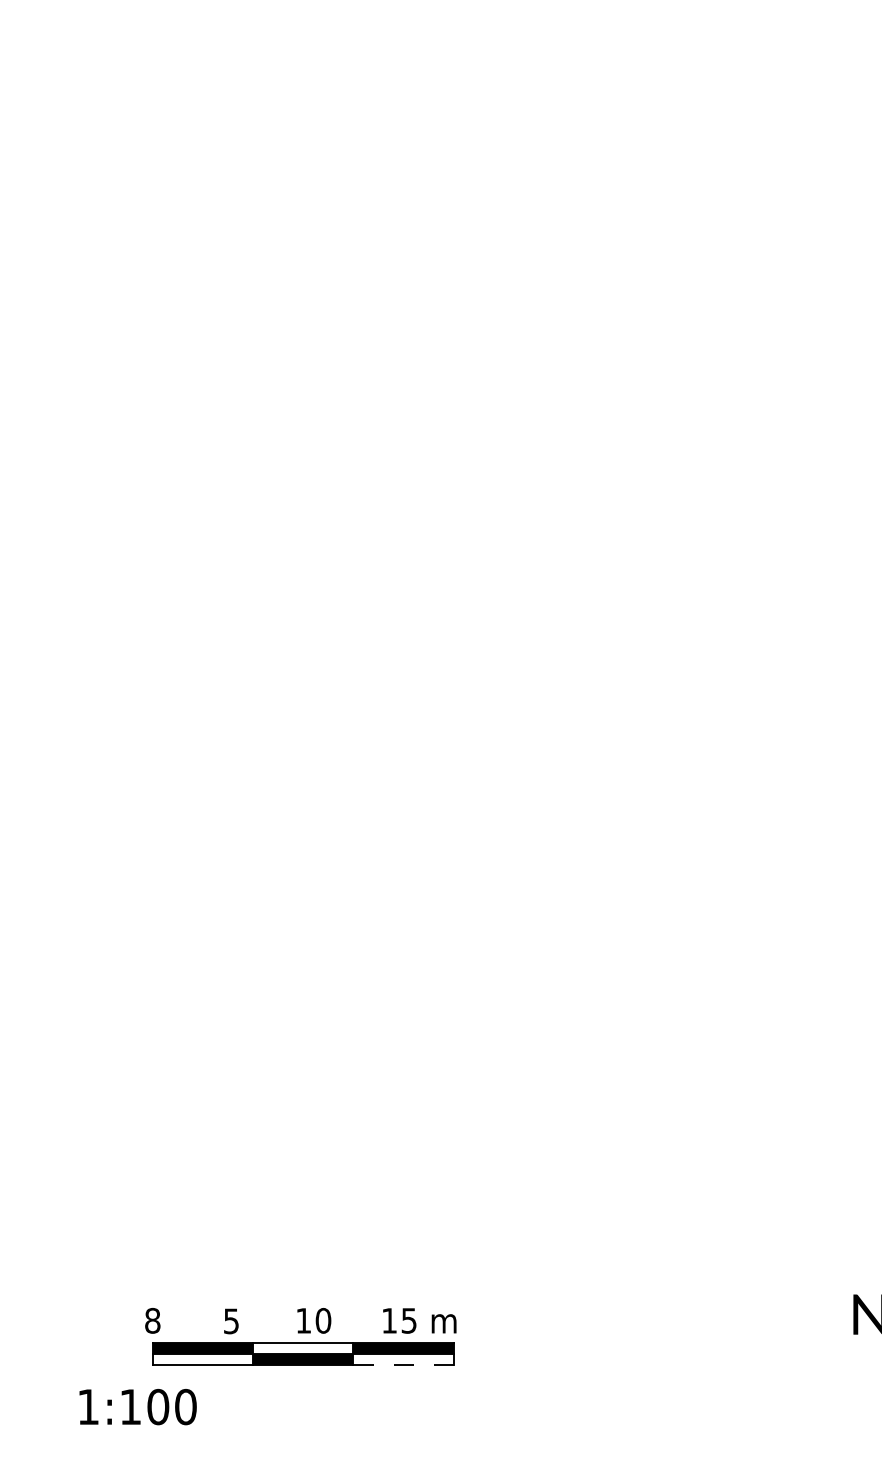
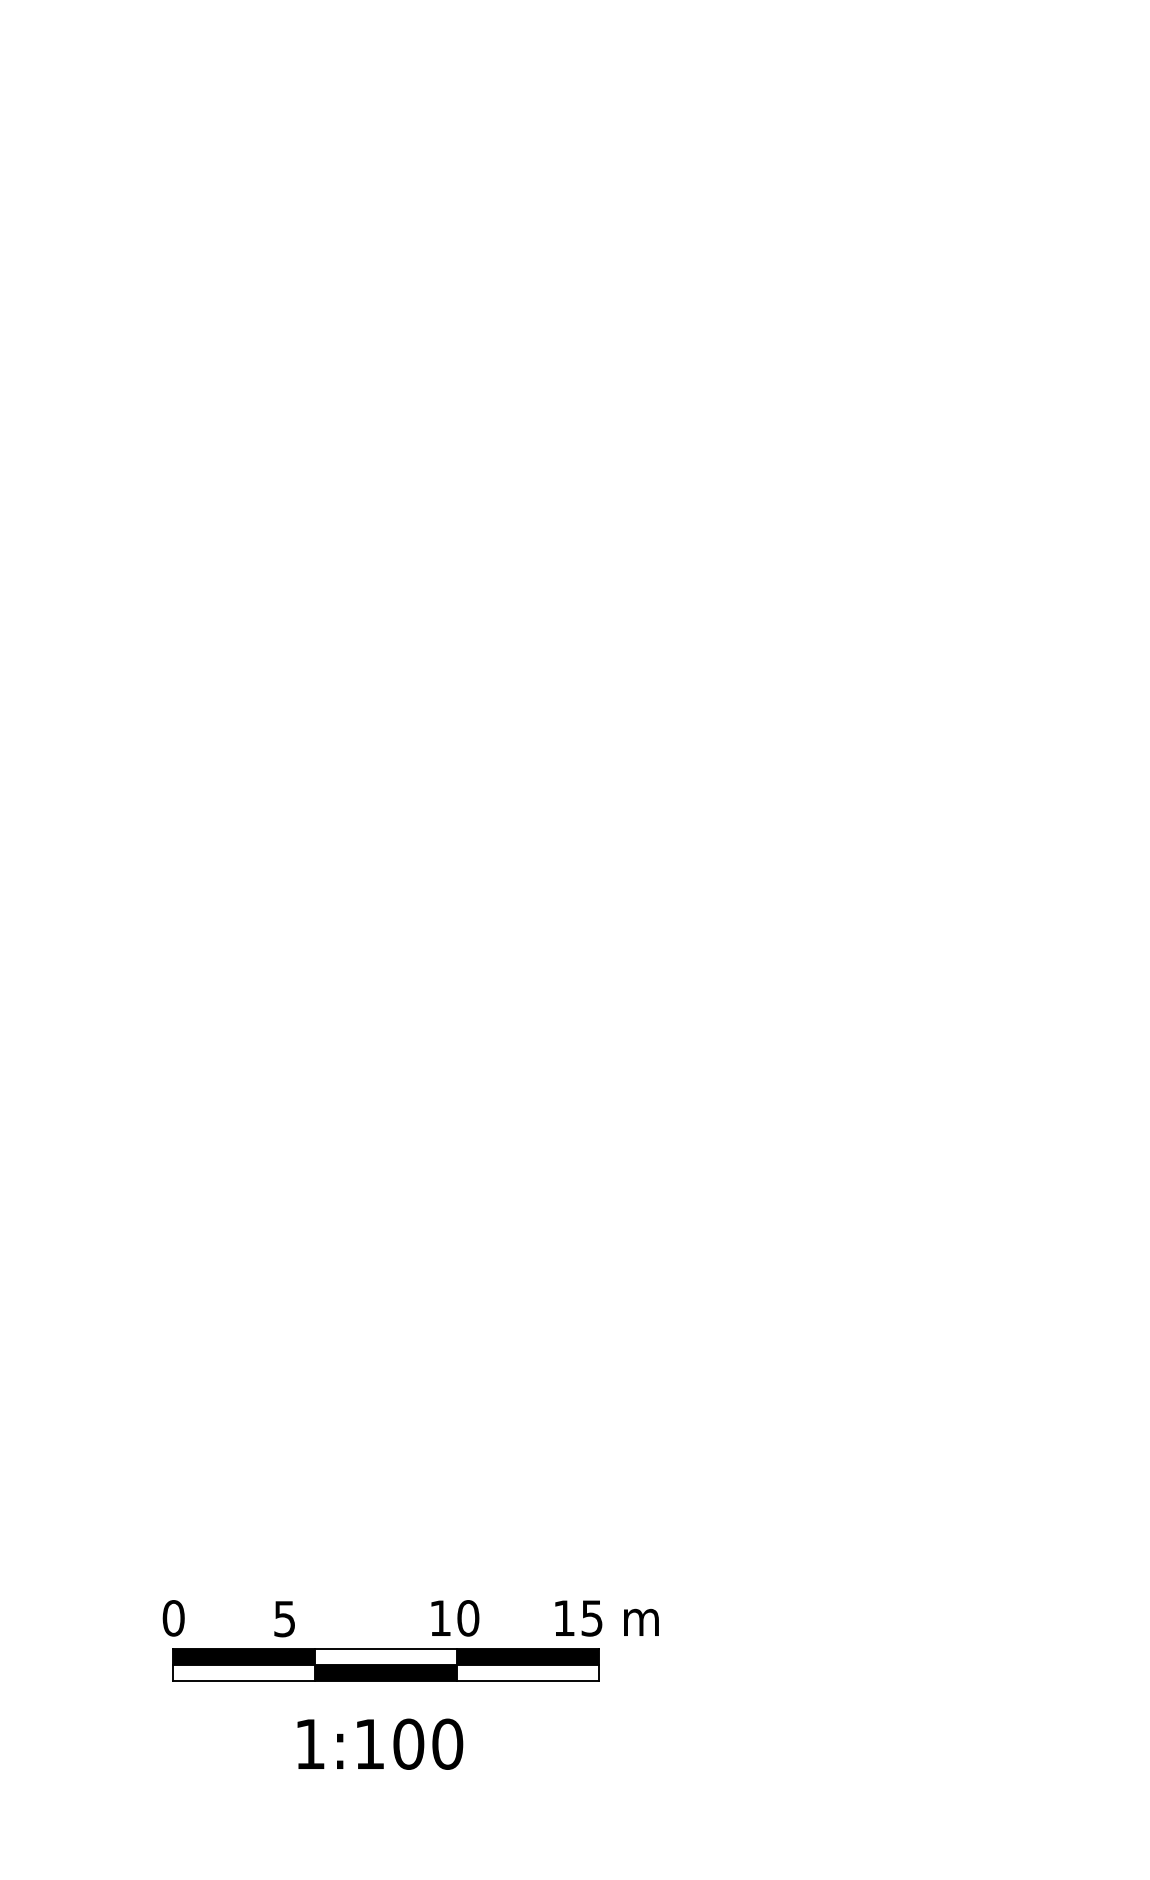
text: (152, 1320) -> (173, 1617), 8 -> 0
text: (314, 1320) -> (455, 1617), moved
text: (419, 1320) -> (606, 1617), moved
line: (403, 1365) -> (527, 1681), dashed -> solid
text: (137, 1407) -> (379, 1744), moved

